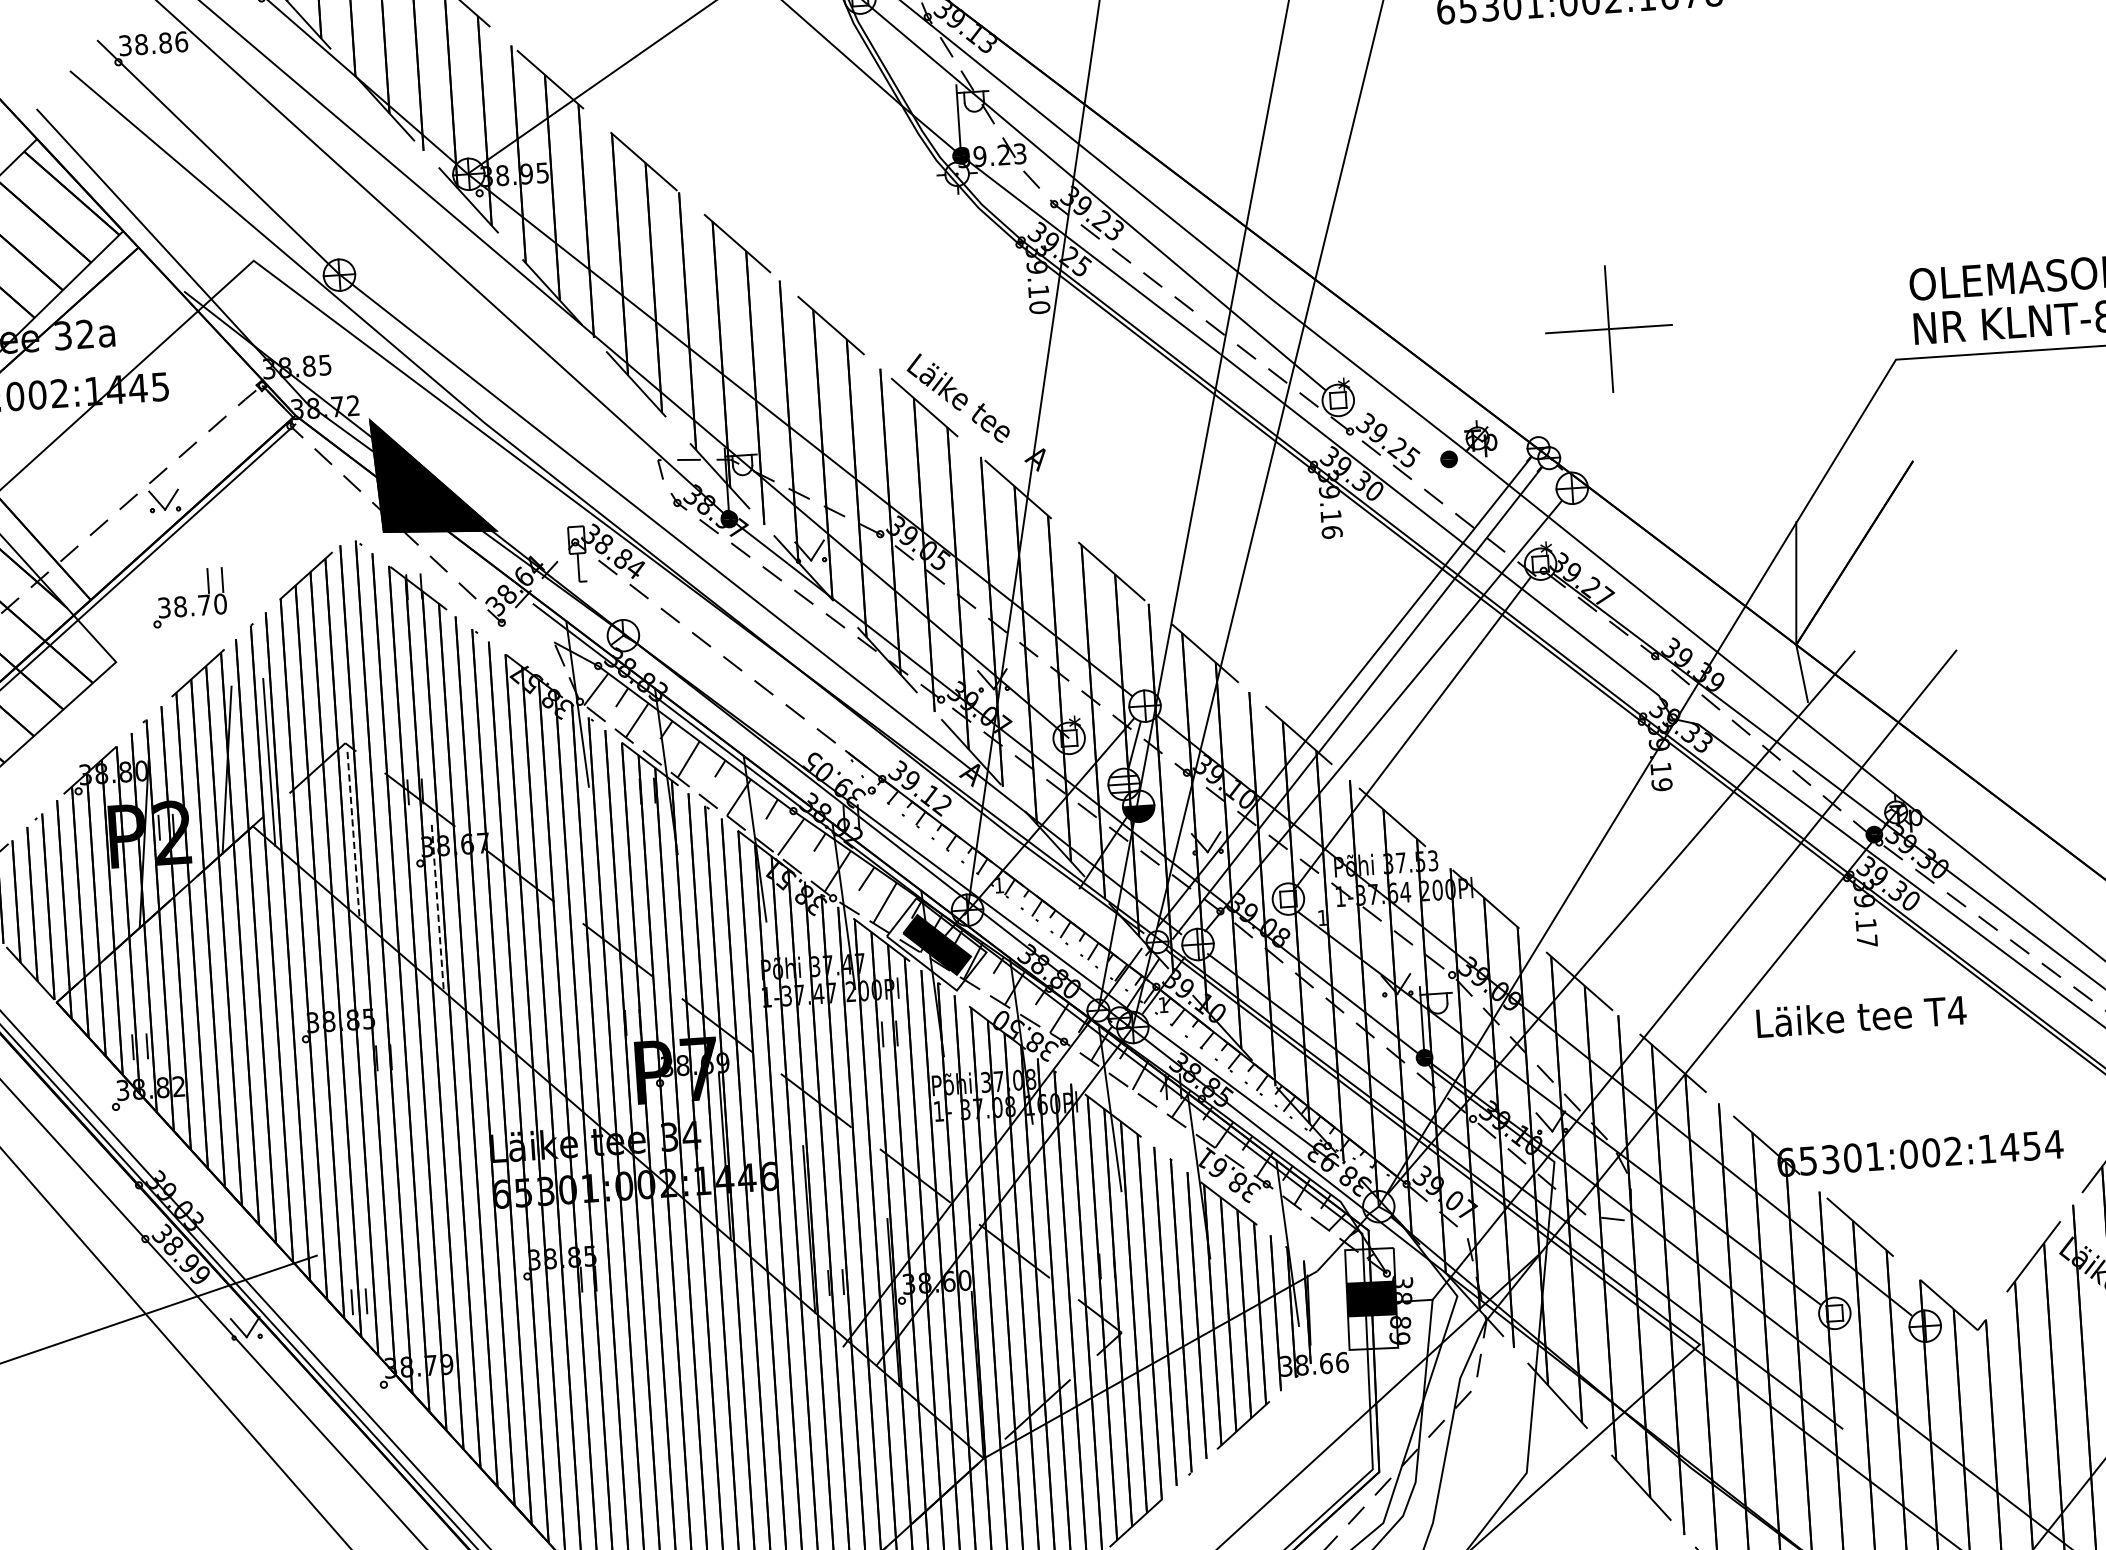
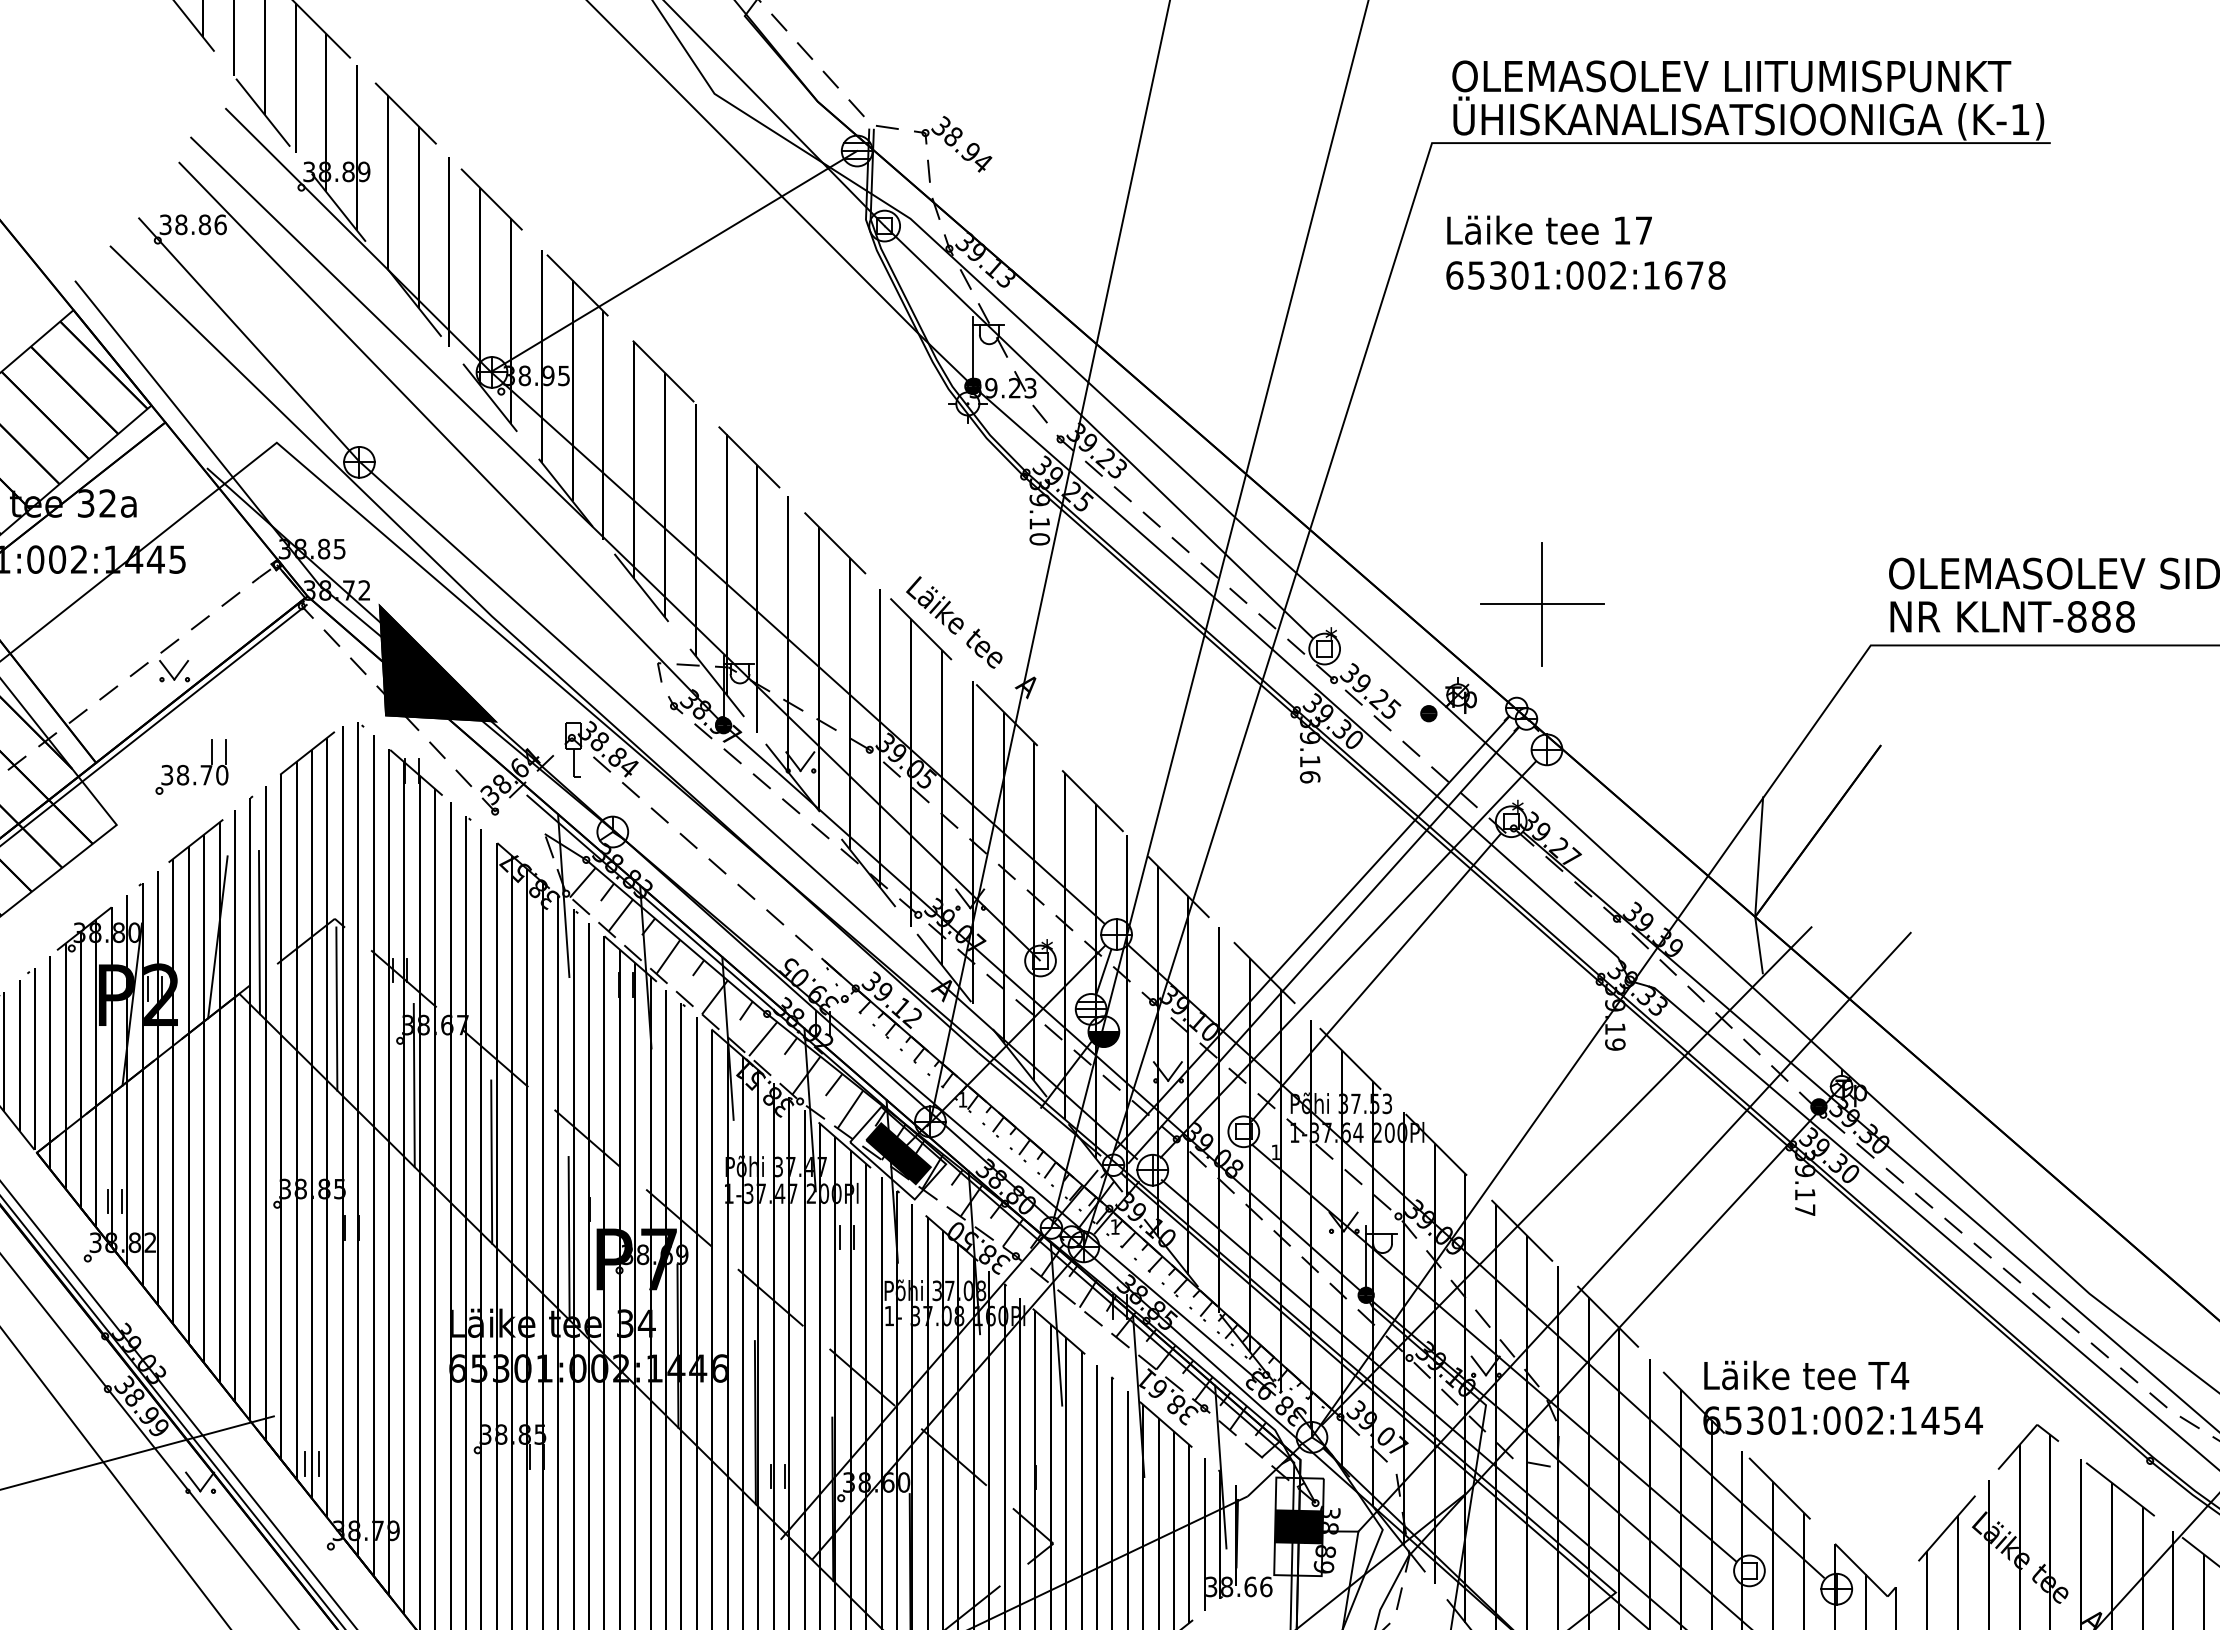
part: (1609, 329) -> (1542, 604), moved
line: (353, 835) -> (336, 1009), dashed -> solid
line: (438, 908) -> (414, 1085), dashed -> solid
line: (521, 980) -> (491, 1161), added
text: (1861, 1016) -> (1806, 1375), moved
line: (605, 1053) -> (568, 1238), added

